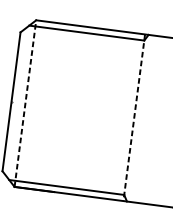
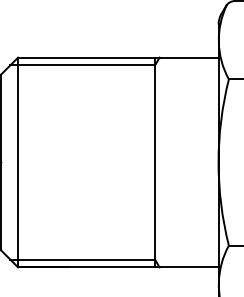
line: (25, 103) -> (18, 162), dashed -> solid
line: (134, 117) -> (155, 162), dashed -> solid

